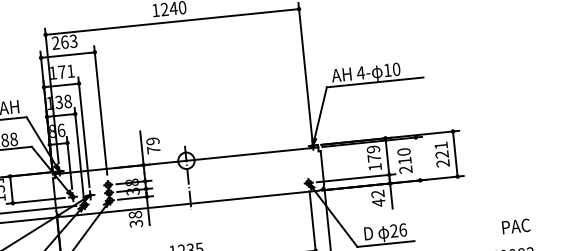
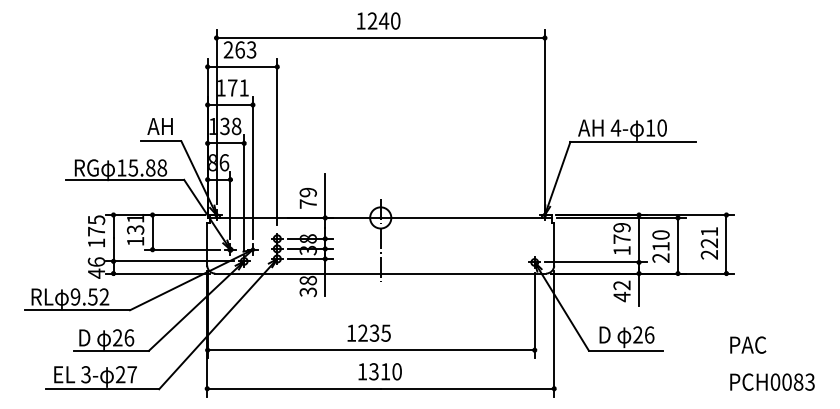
text: (152, 145) -> (307, 198), moved
line: (418, 158) -> (678, 245), added
text: (516, 225) -> (748, 344), moved

